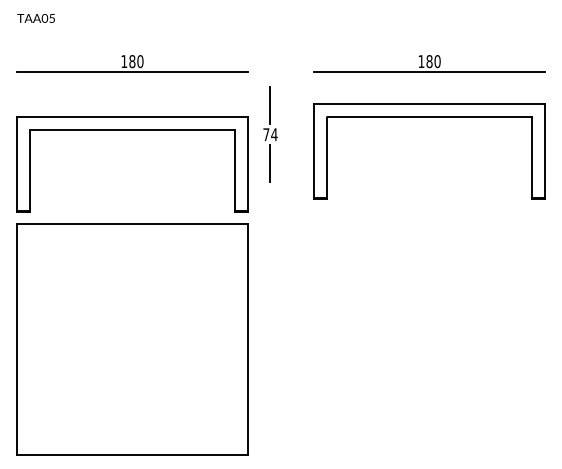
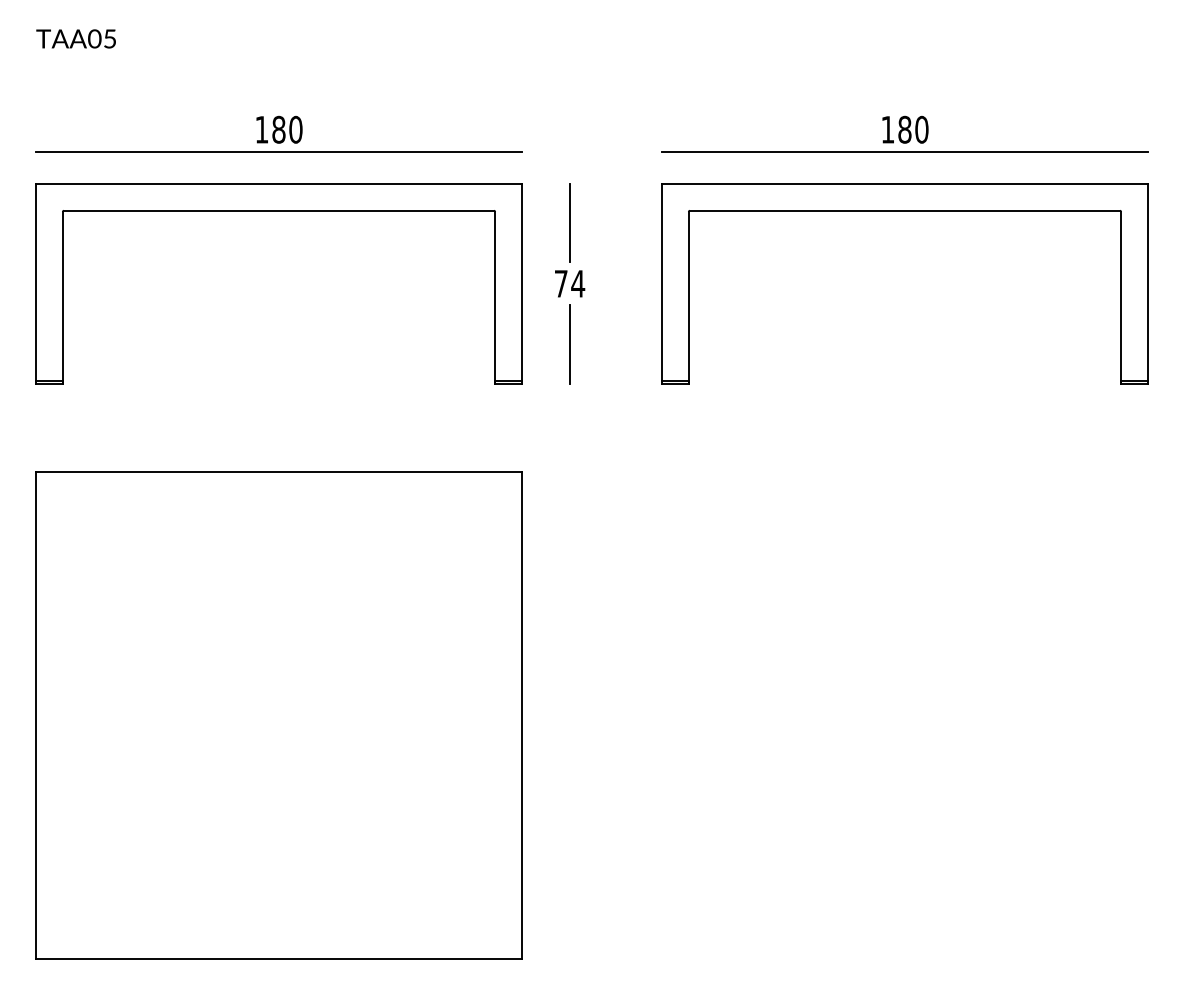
part: (429, 117) -> (904, 211), moved
part: (132, 130) -> (279, 211), moved

